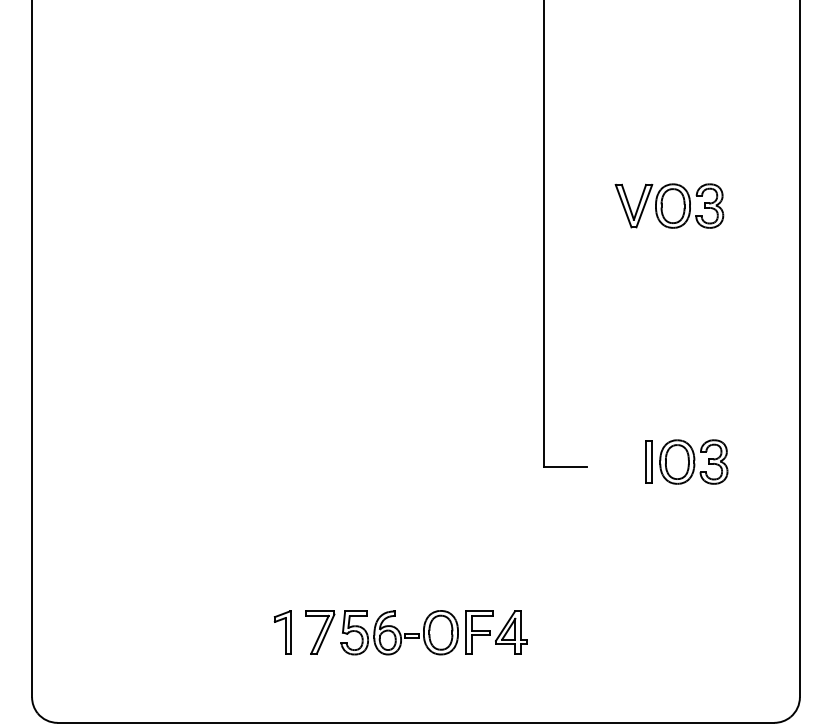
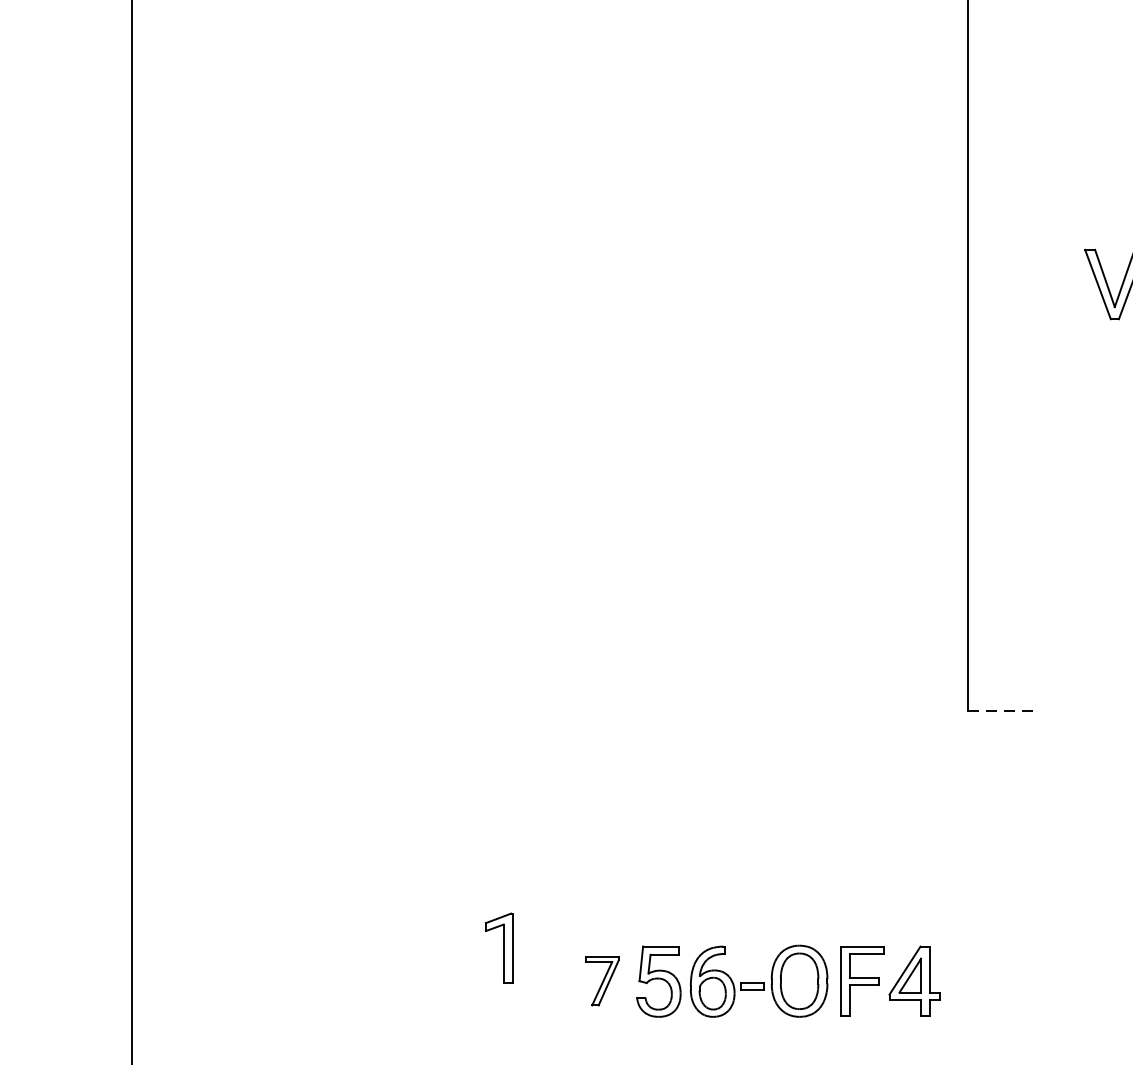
line: (565, 466) -> (1003, 709), solid -> dashed
part: (282, 632) -> (498, 948), moved
part: (320, 632) -> (602, 980), size x0.7

